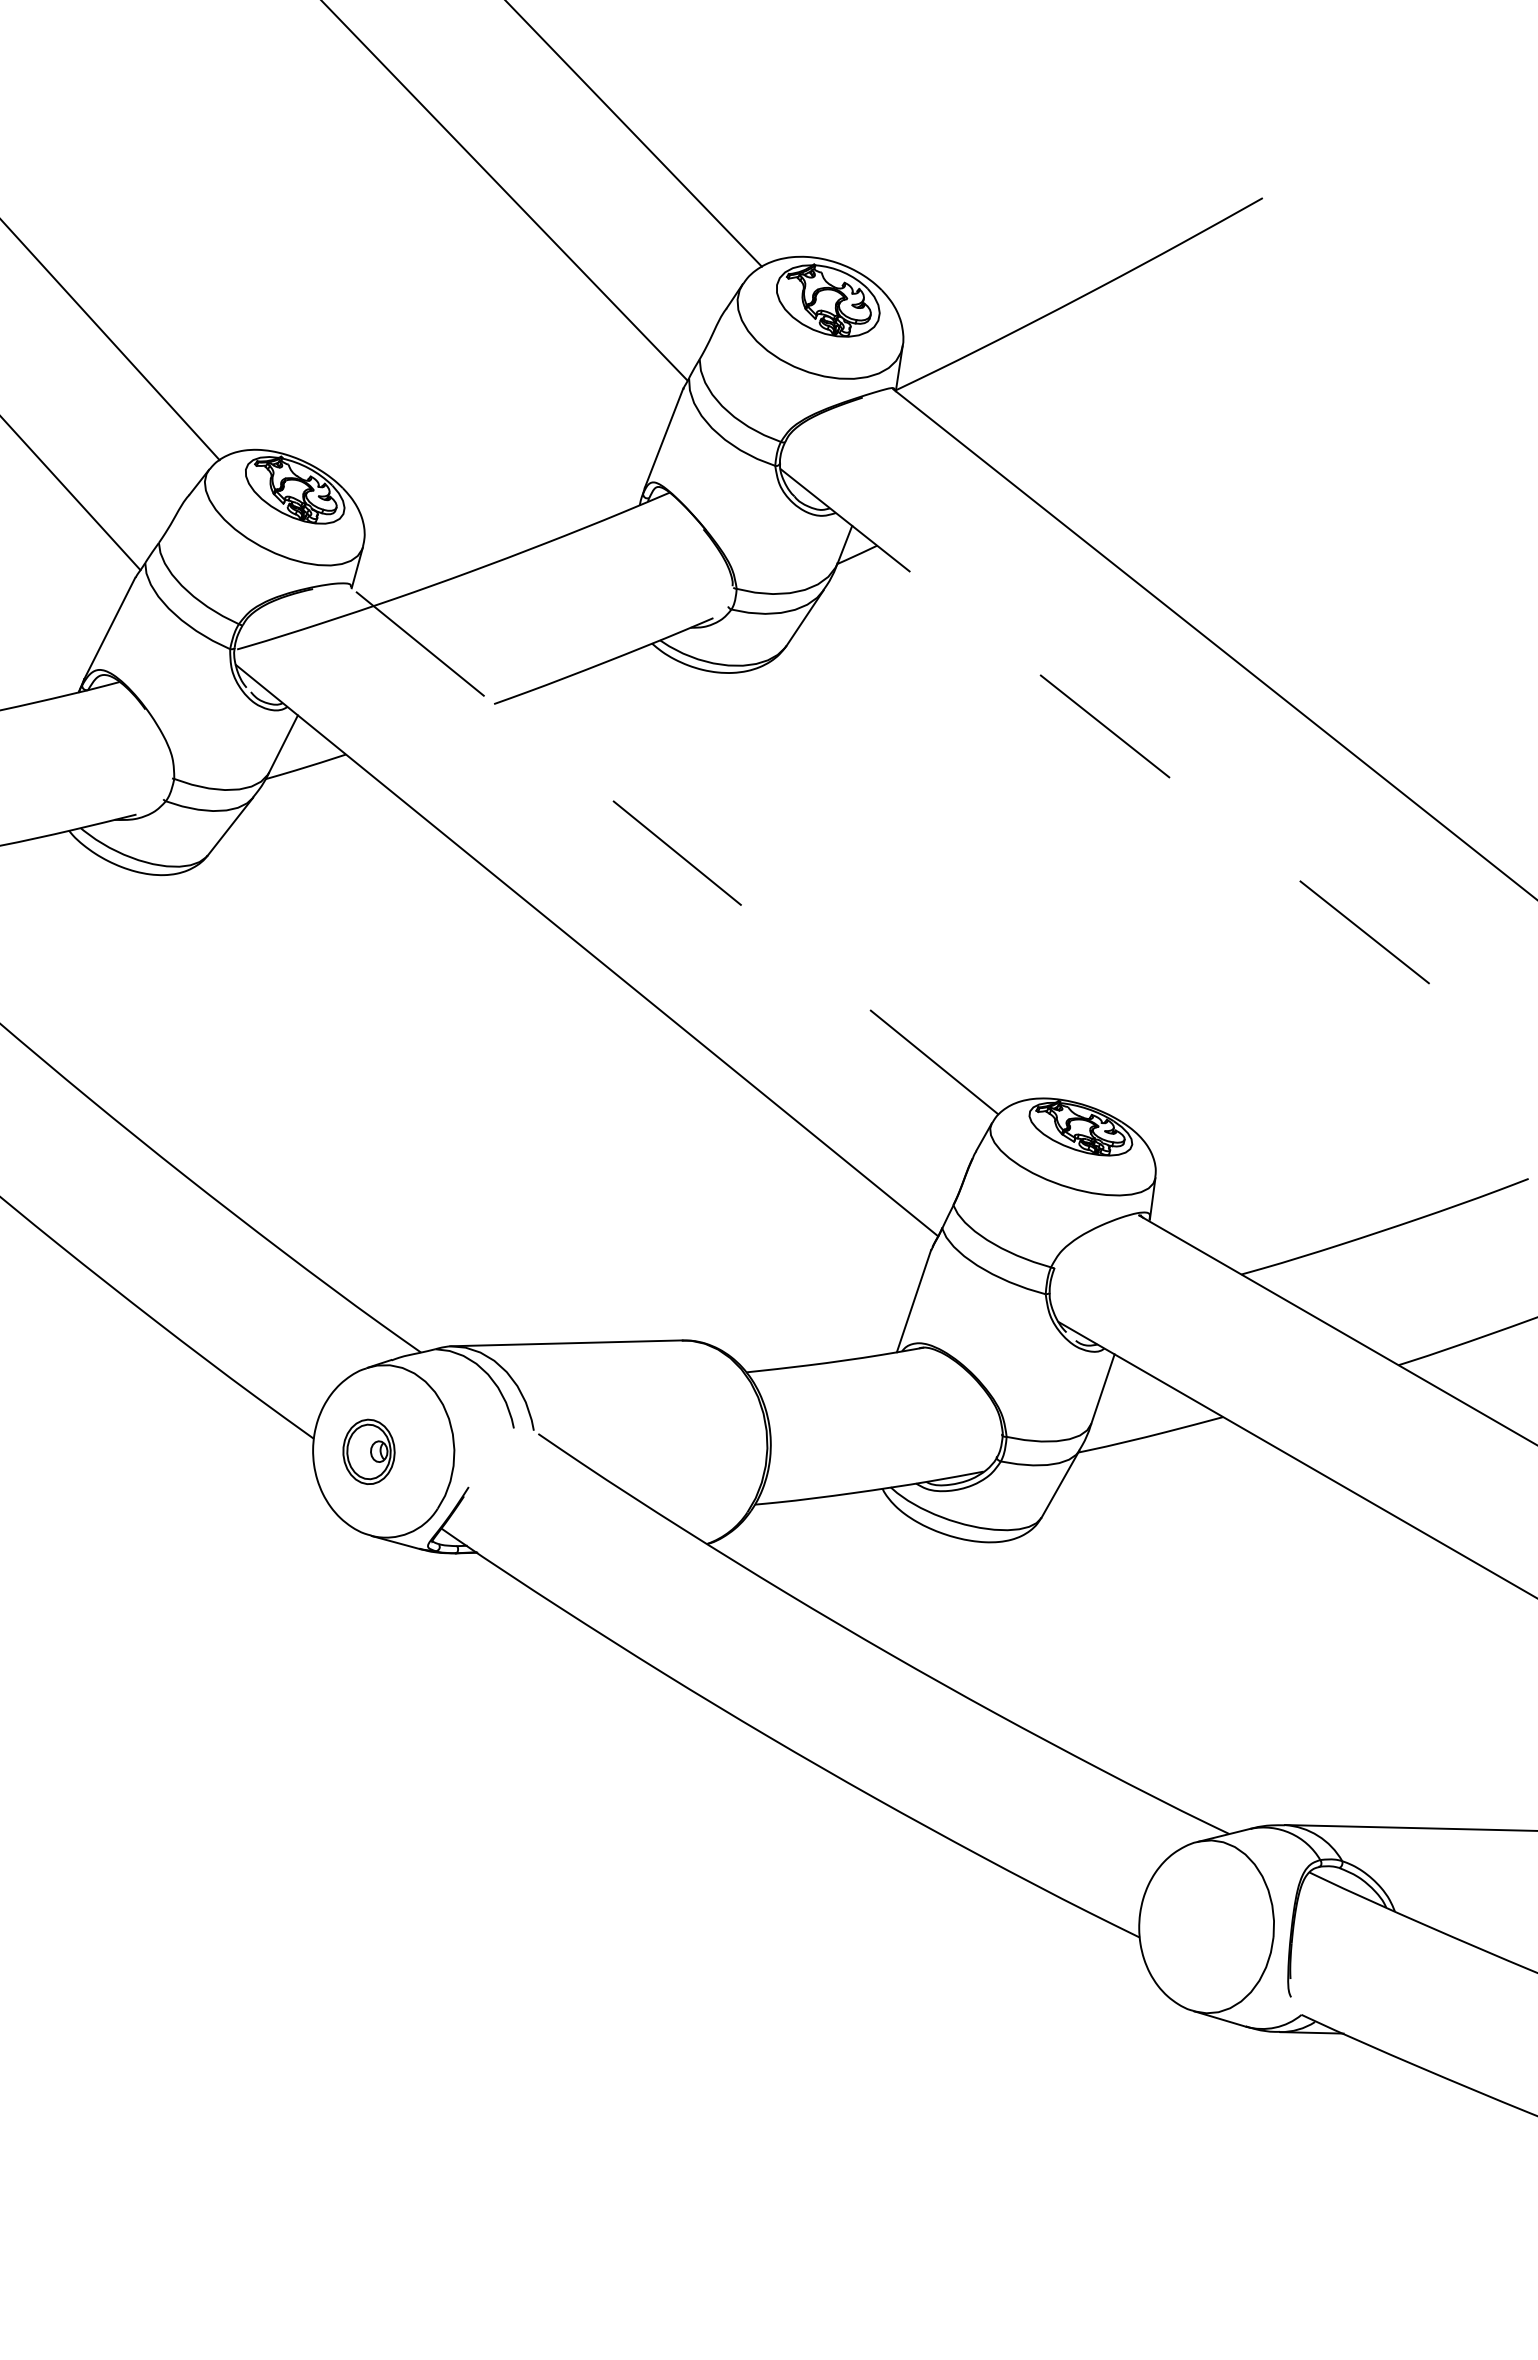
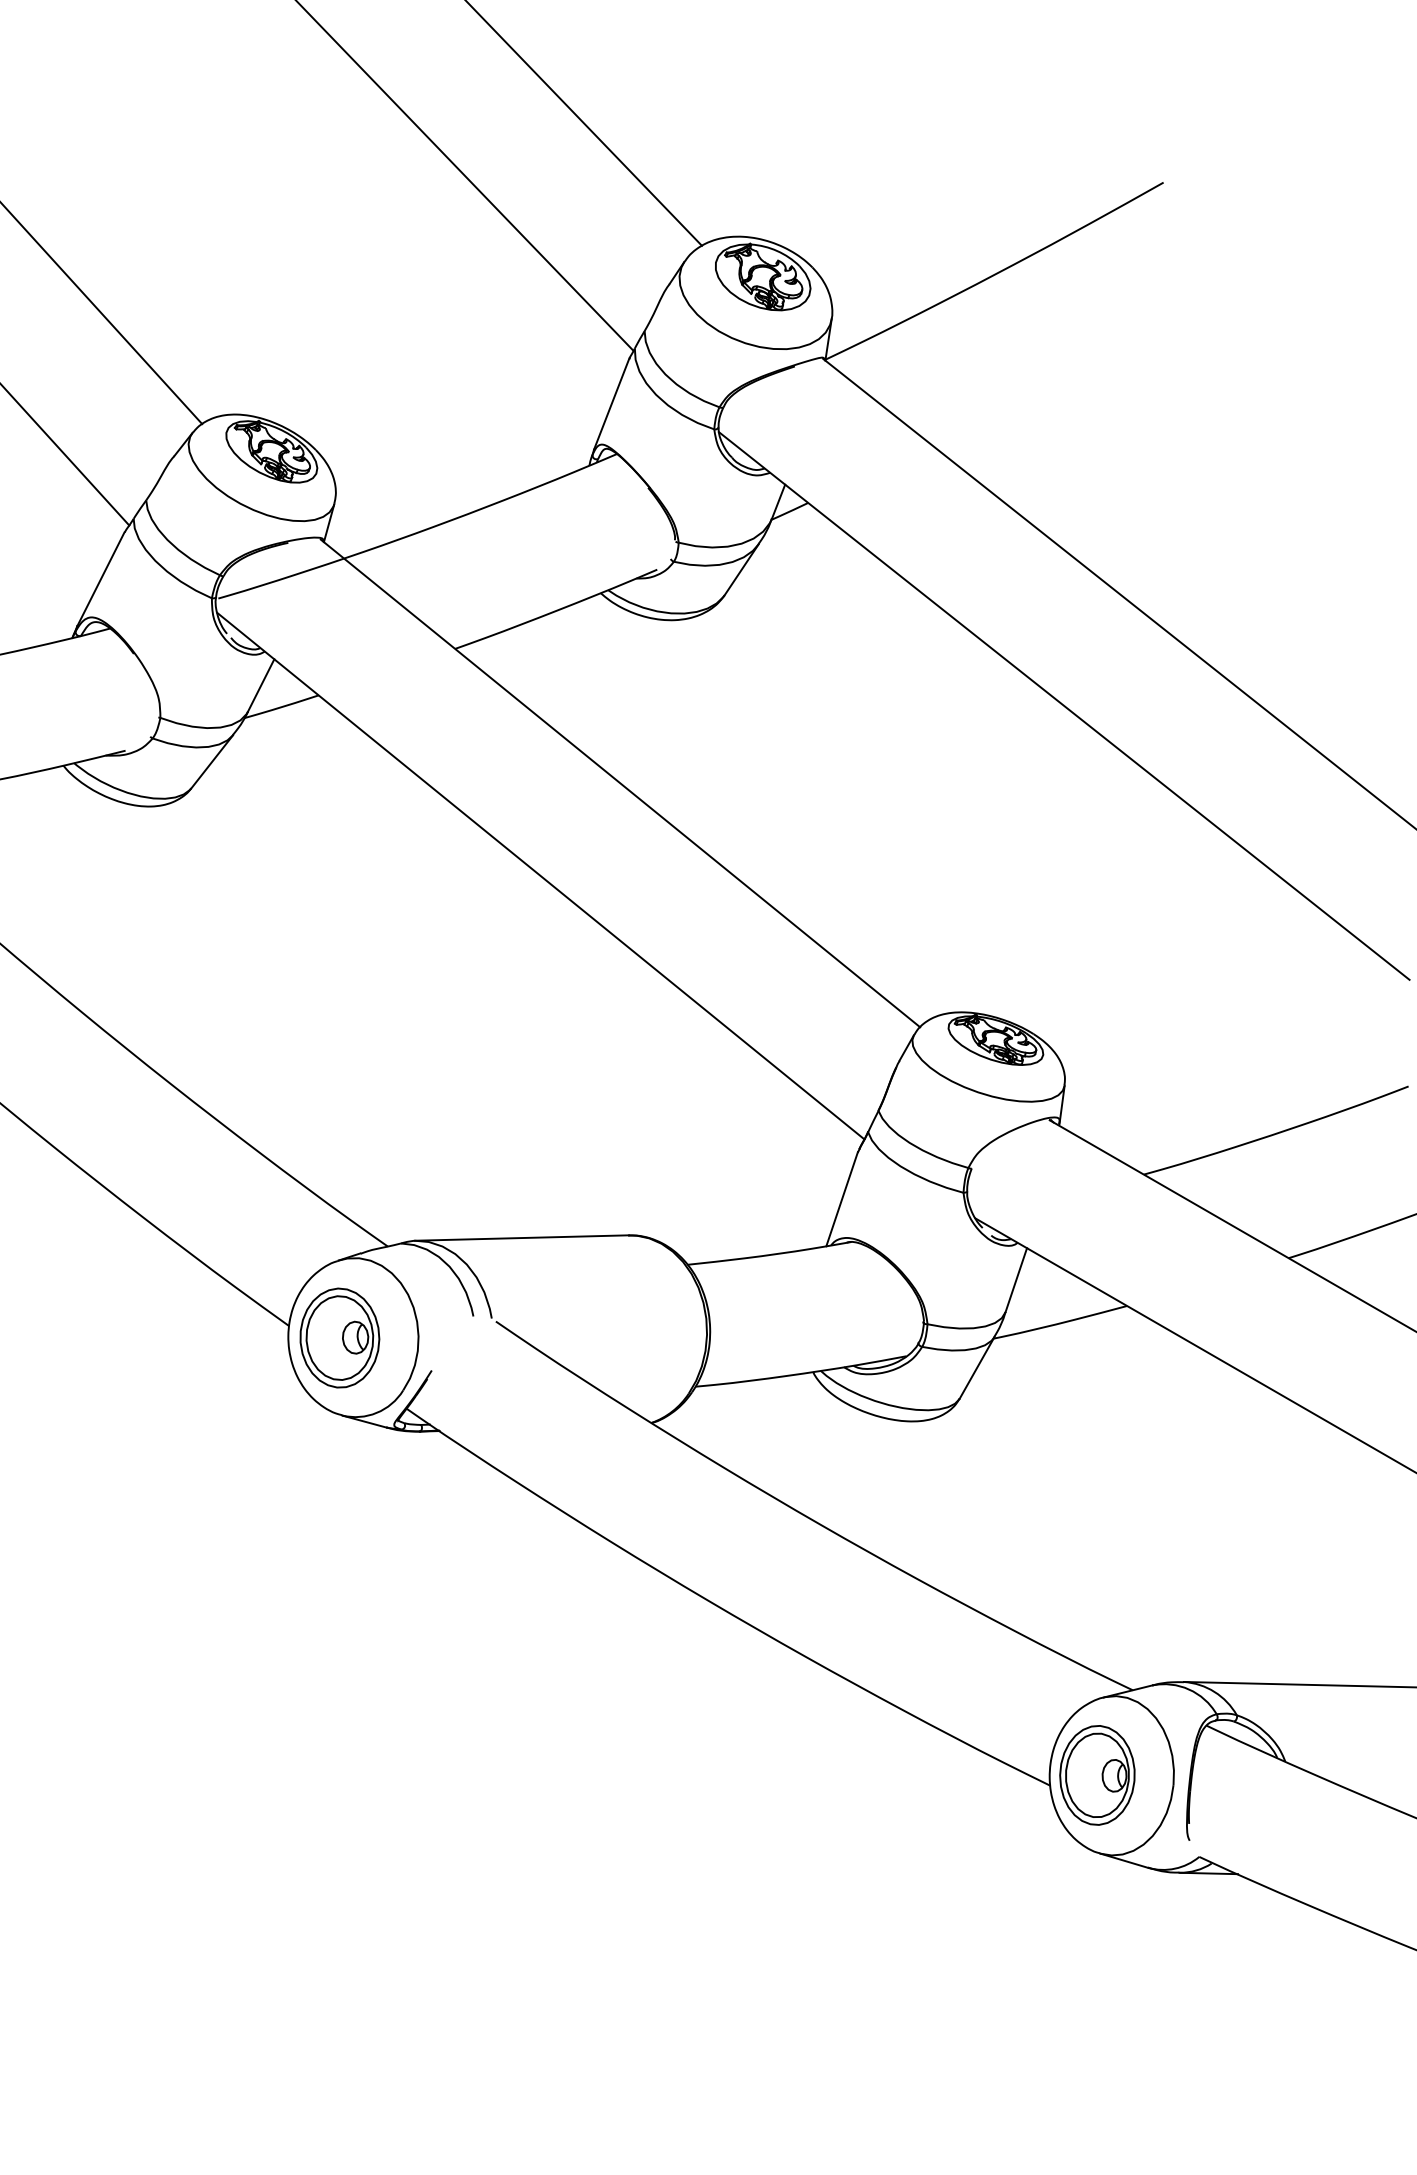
line: (1155, 766) -> (1064, 706), dashed -> solid
line: (673, 849) -> (620, 782), dashed -> solid
part: (368, 1451) -> (339, 1337), size x1.67
part: (1190, 1926) -> (1096, 1775), added

